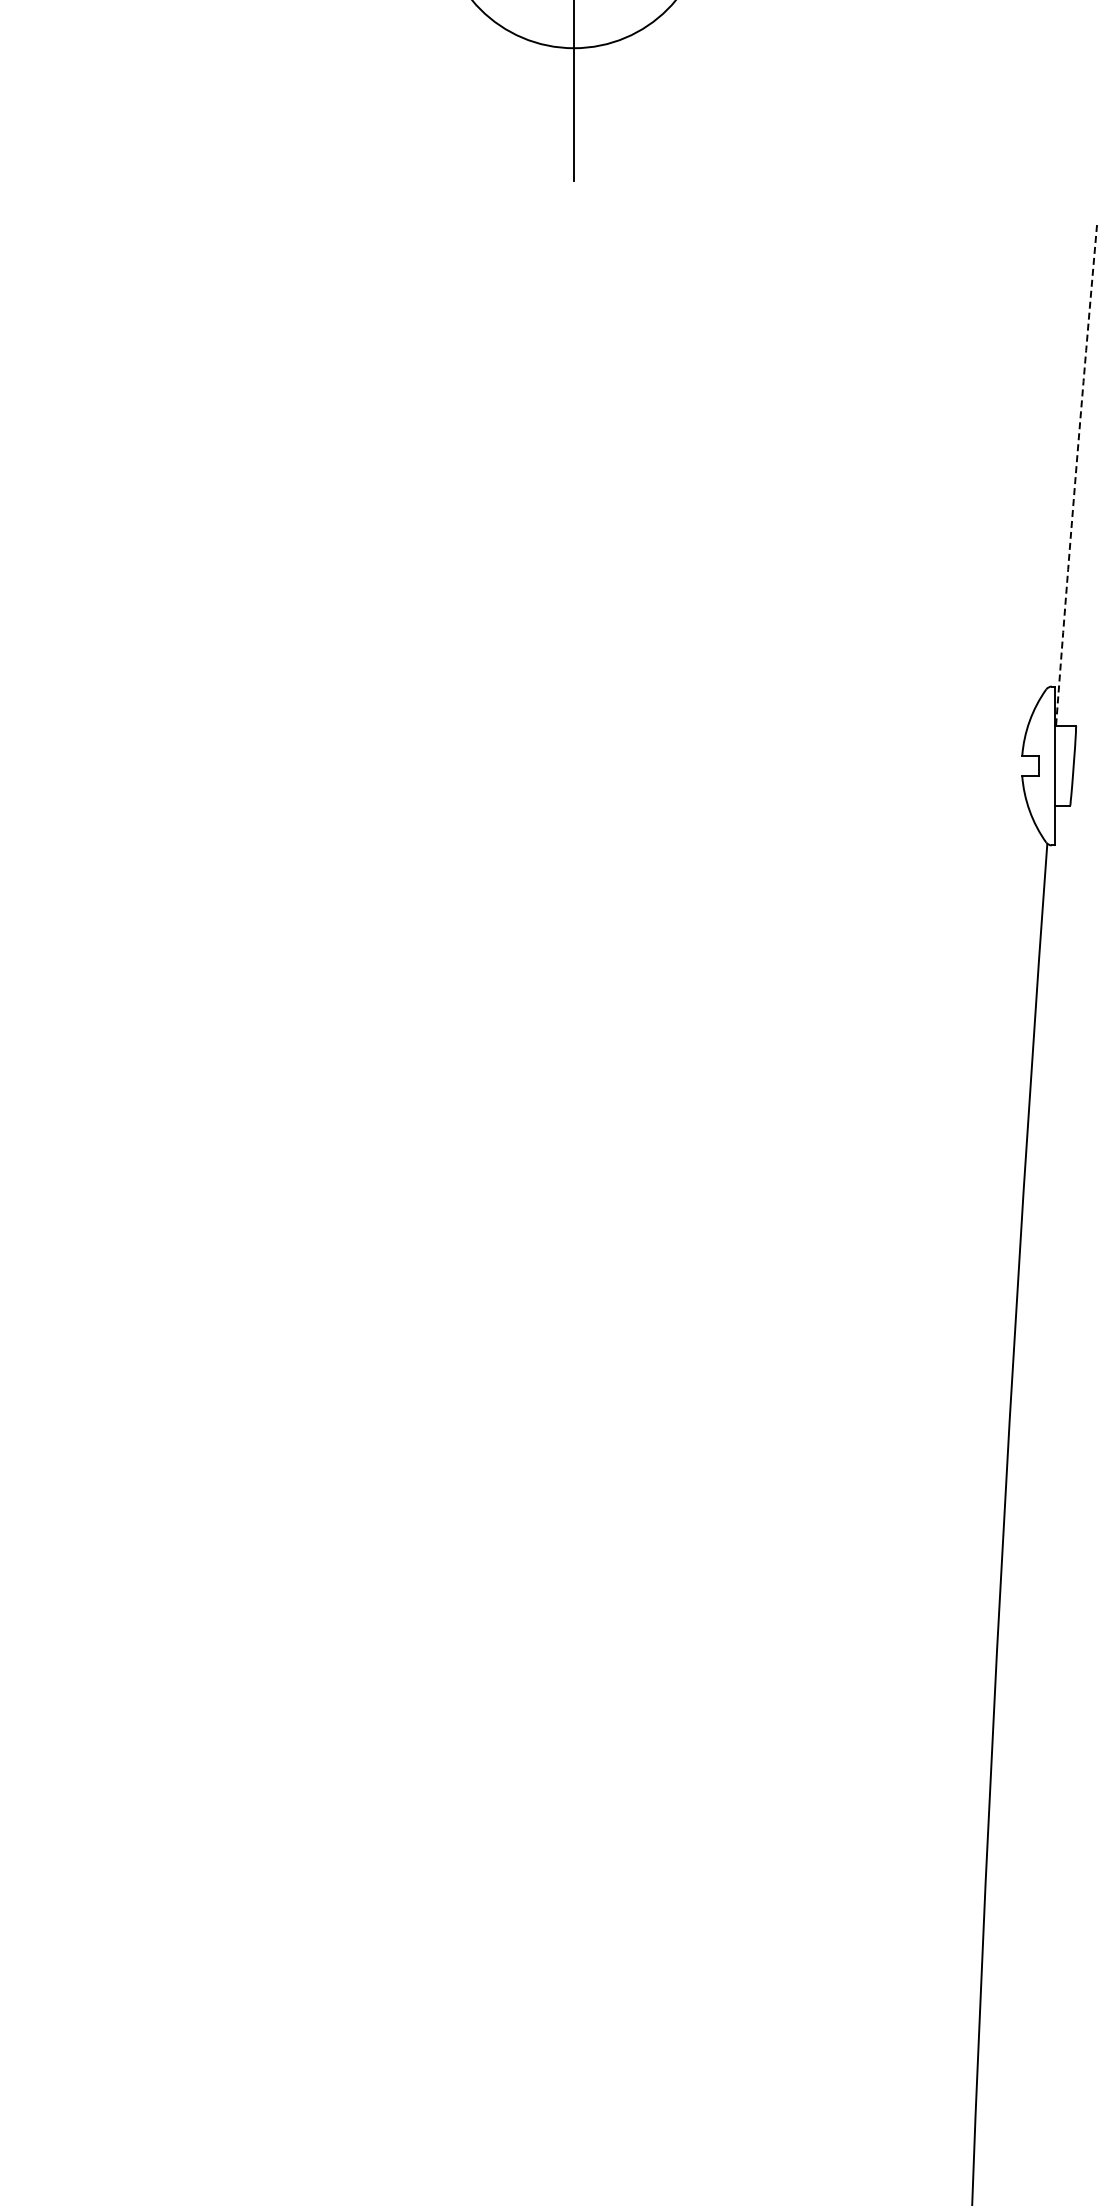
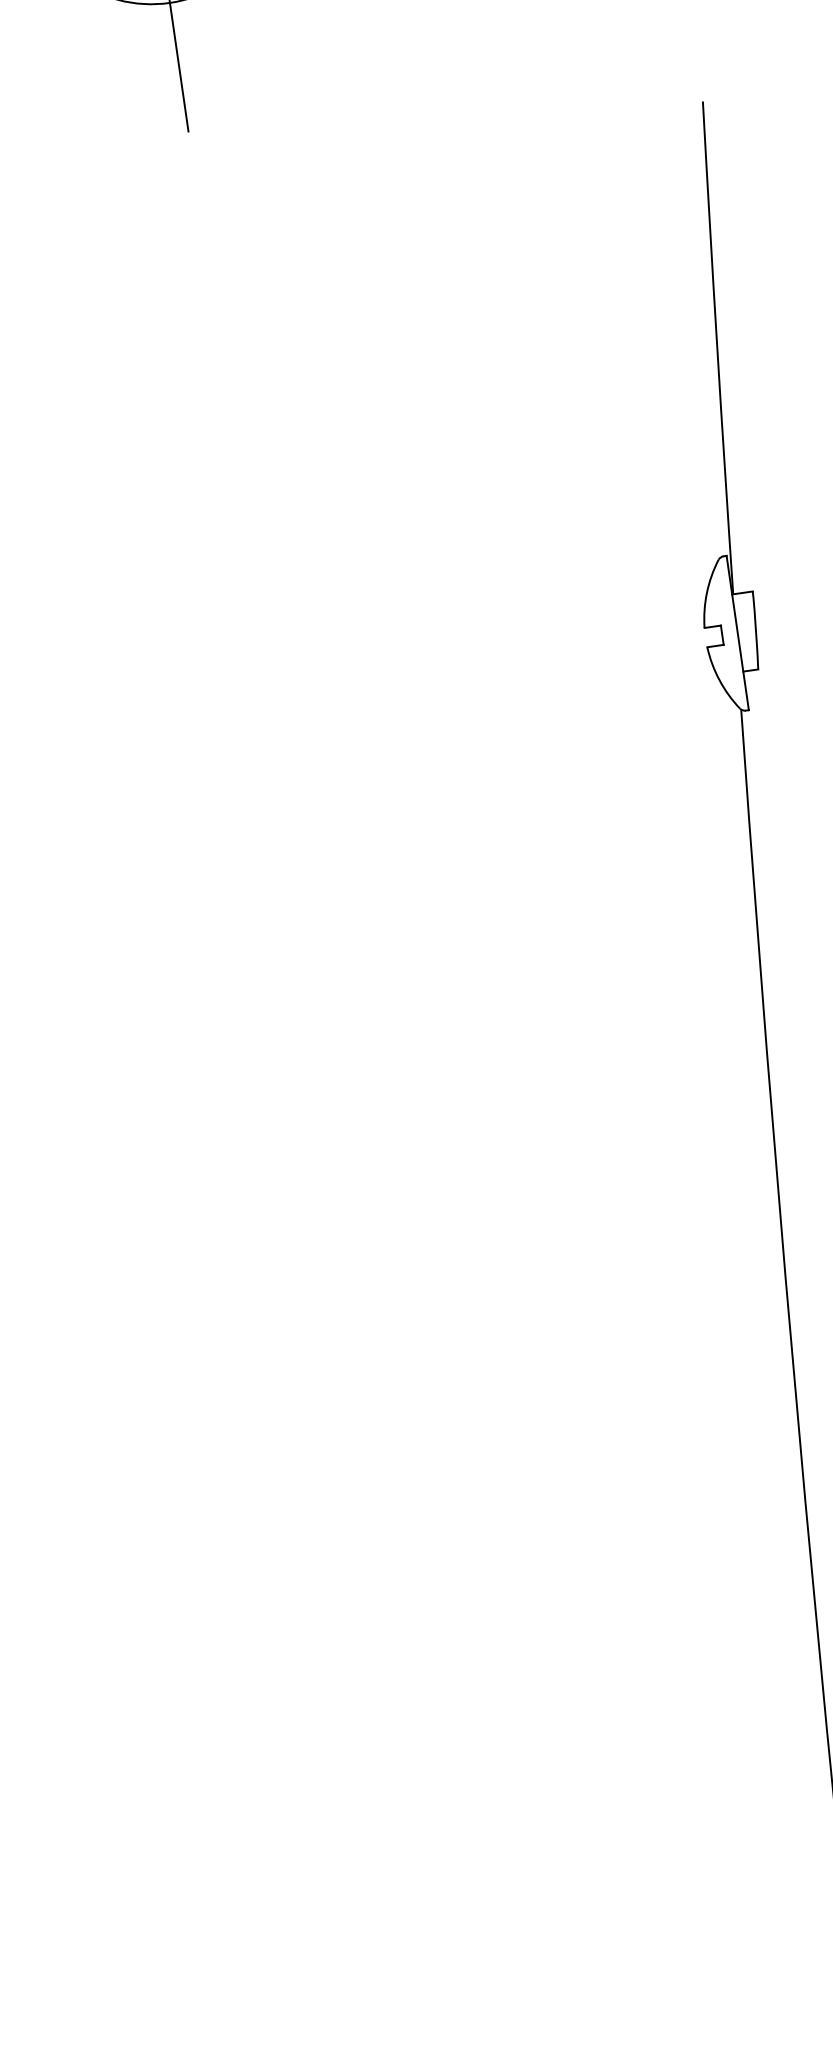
arc: (1075, 475) -> (717, 347), dashed -> solid

